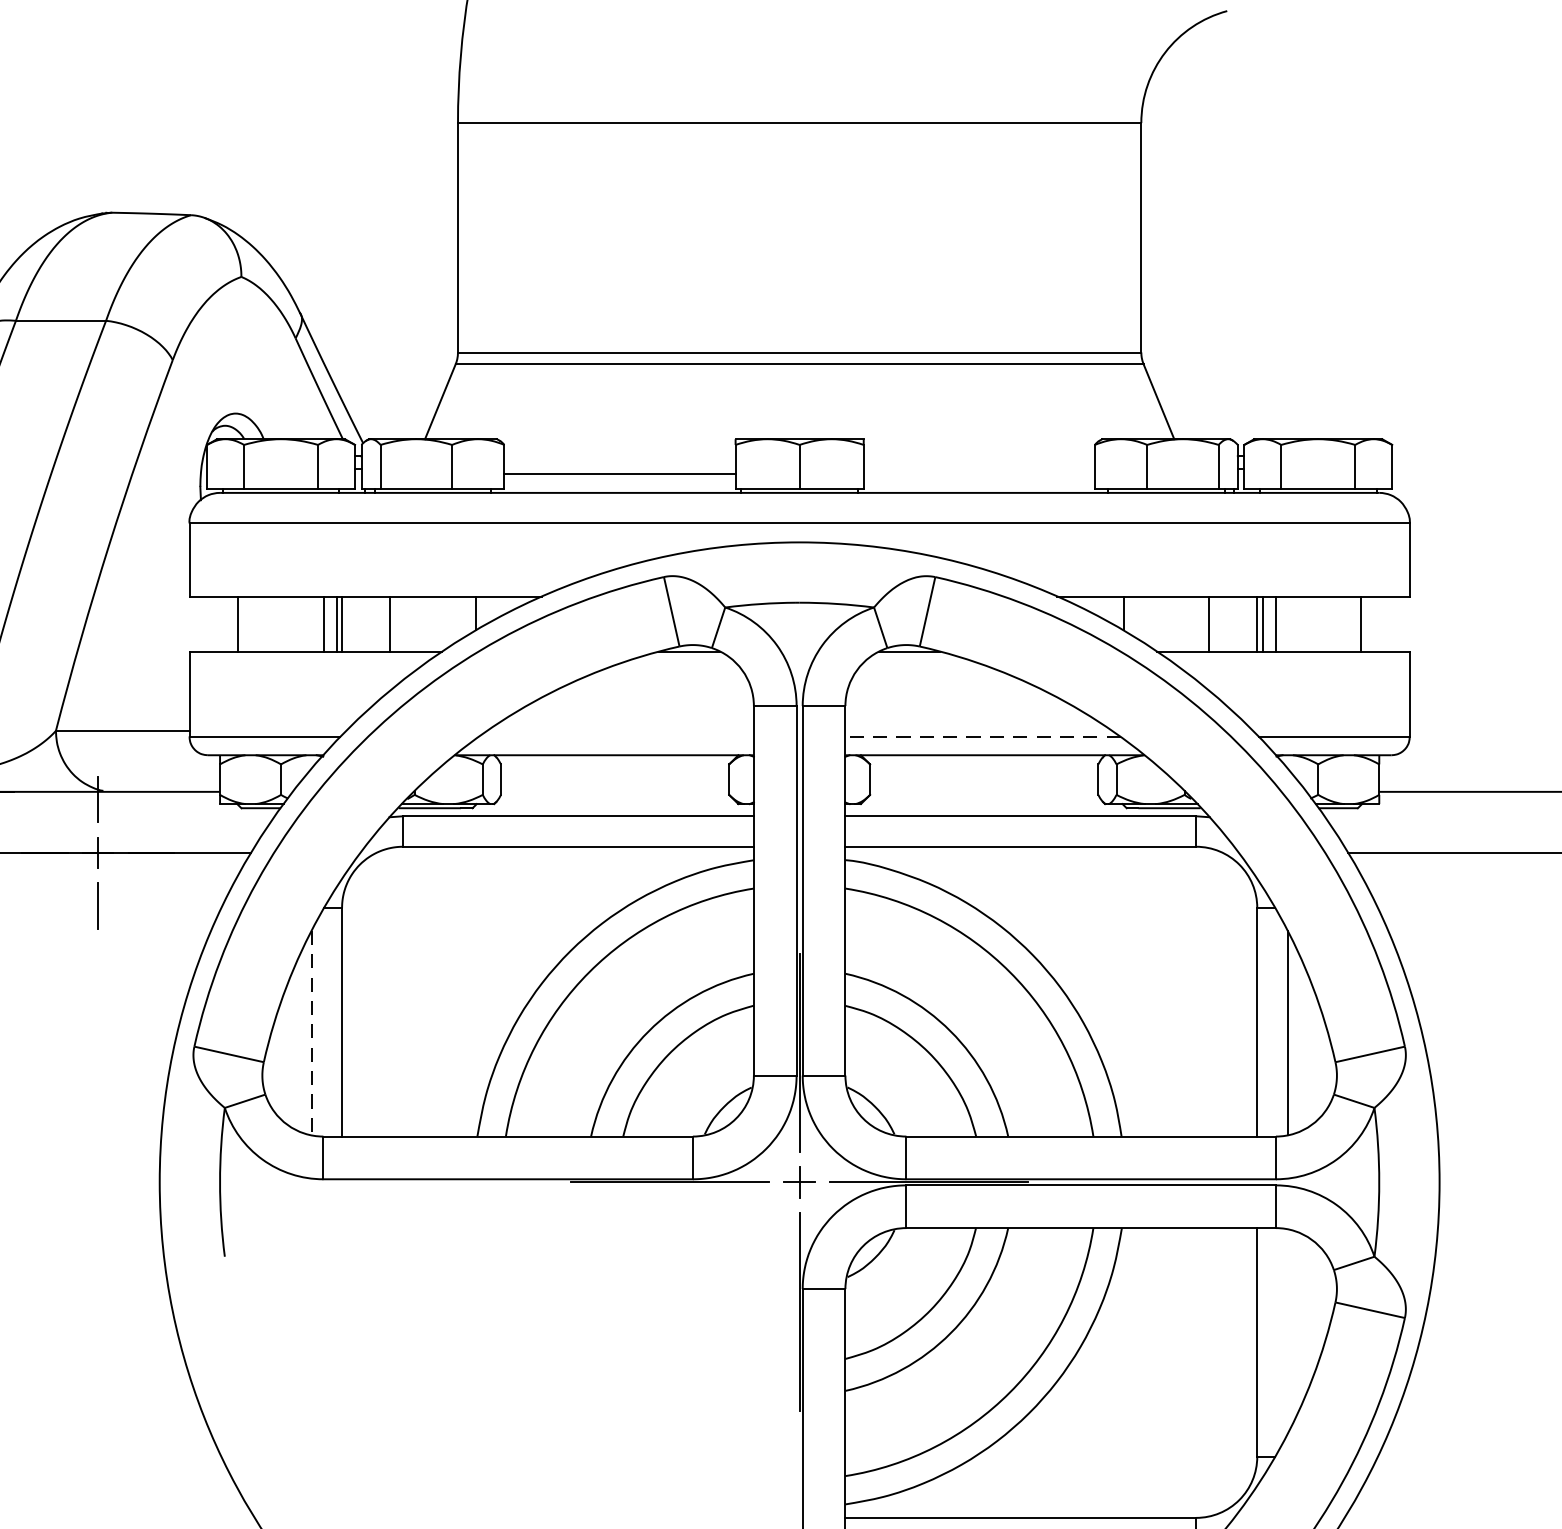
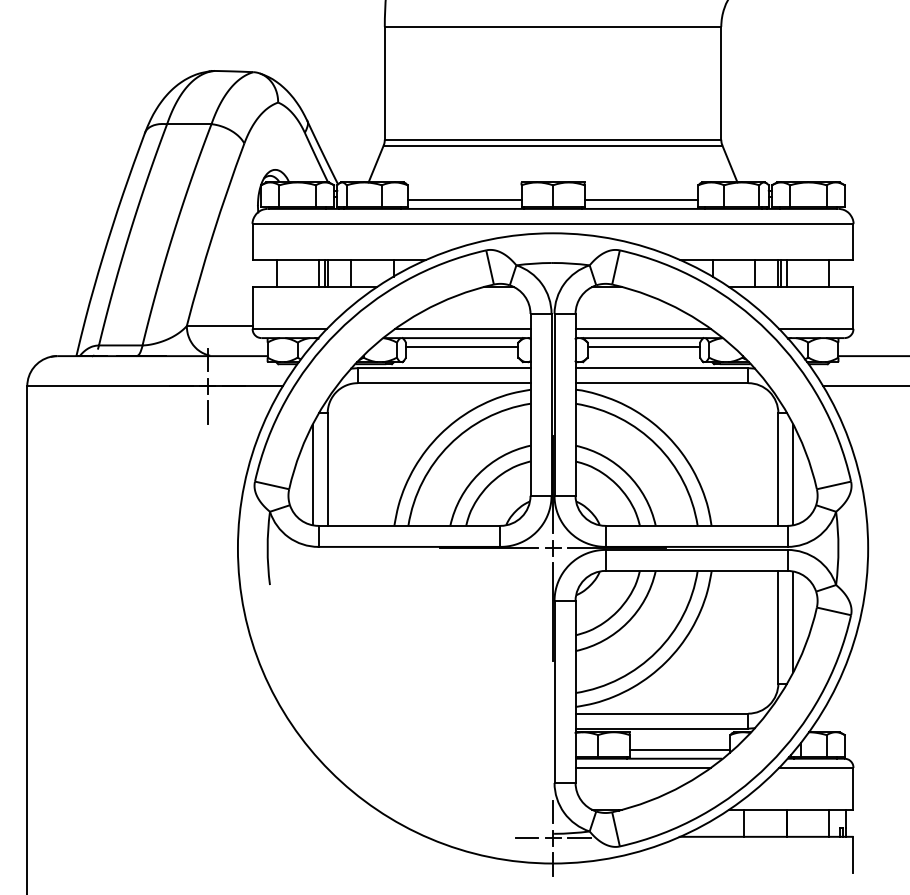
line: (979, 473) -> (641, 199), added
line: (615, 737) -> (462, 329), added
line: (983, 737) -> (643, 329), dashed -> solid
line: (613, 774) -> (461, 347), added
line: (983, 774) -> (643, 347), added
line: (311, 1034) -> (312, 475), dashed -> solid
line: (1287, 1330) -> (793, 621), added

